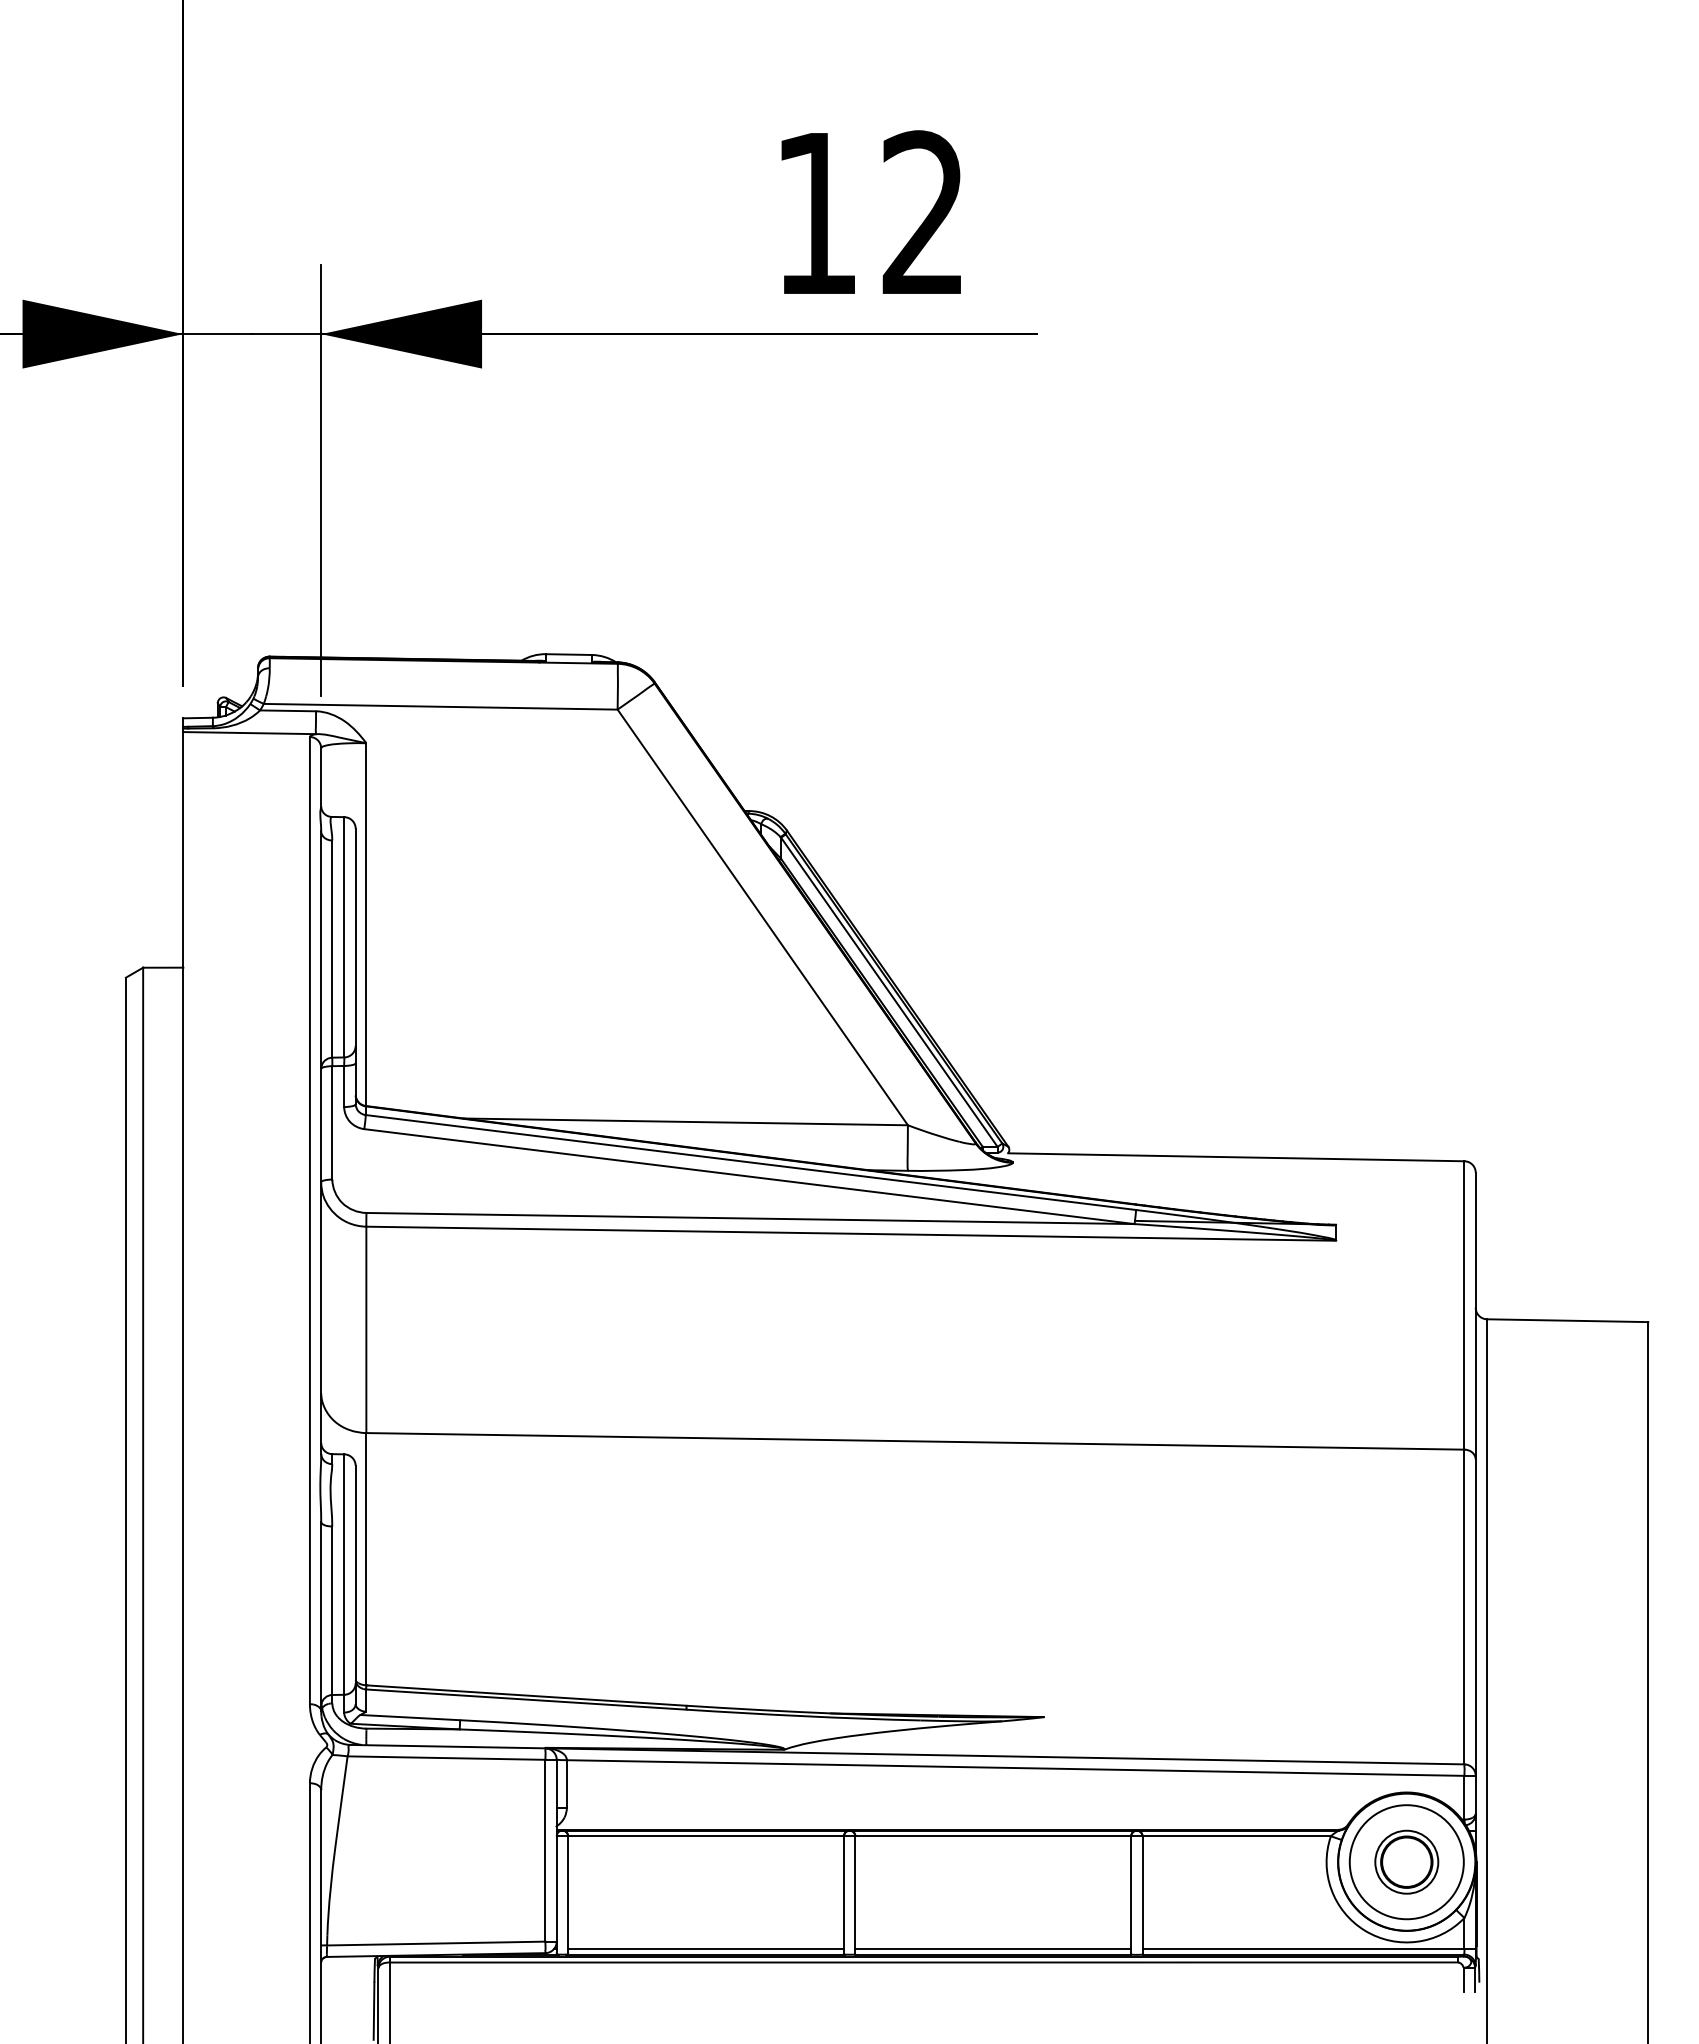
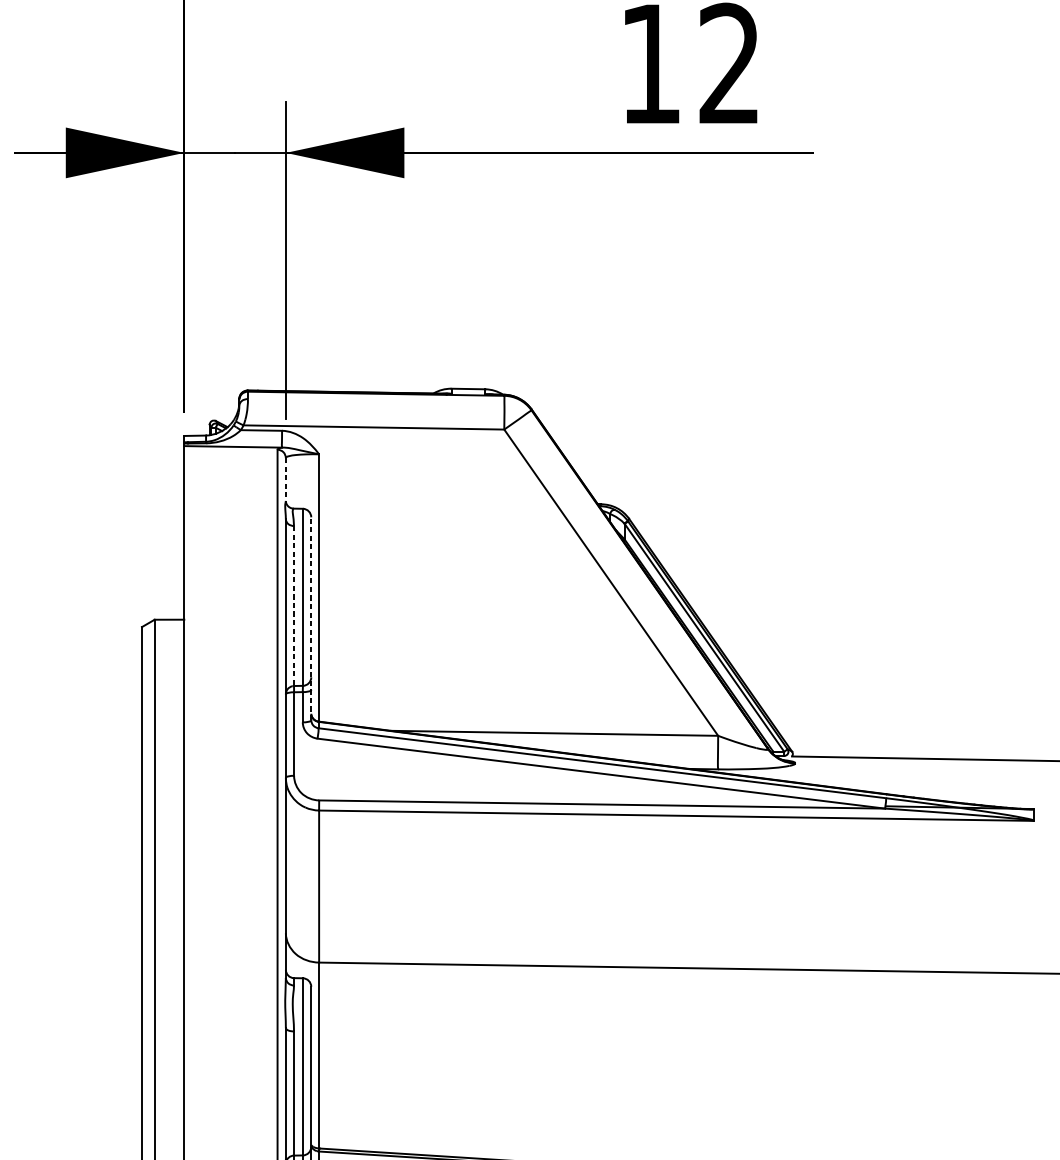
line: (321, 777) -> (286, 479), solid -> dashed
line: (332, 949) -> (294, 606), solid -> dashed
line: (355, 966) -> (311, 618), solid -> dashed

